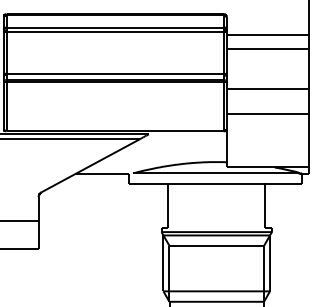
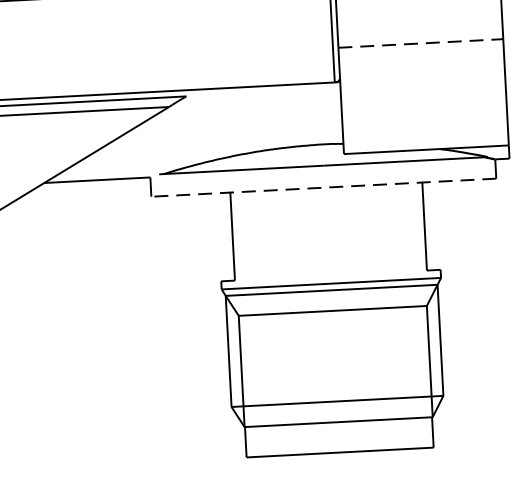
line: (268, 113) -> (421, 42), solid -> dashed
line: (215, 183) -> (323, 187), solid -> dashed

